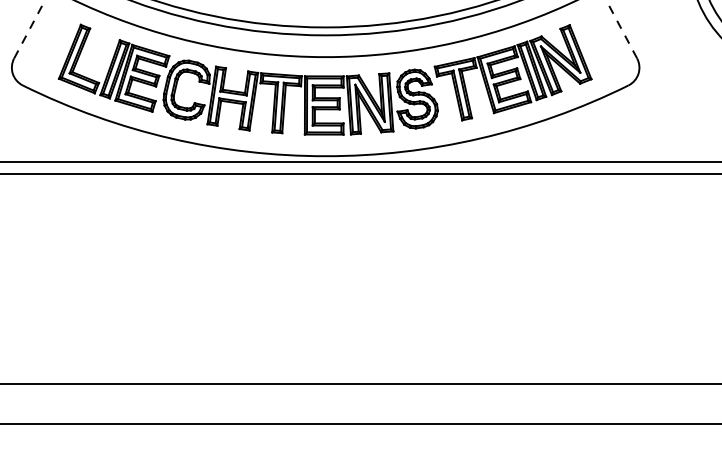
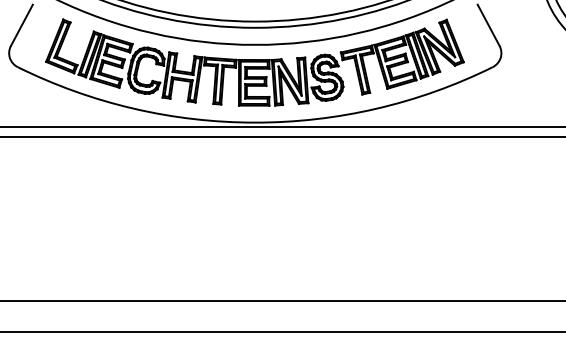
line: (622, 31) -> (488, 24), dashed -> solid
line: (27, 32) -> (21, 25), dashed -> solid

